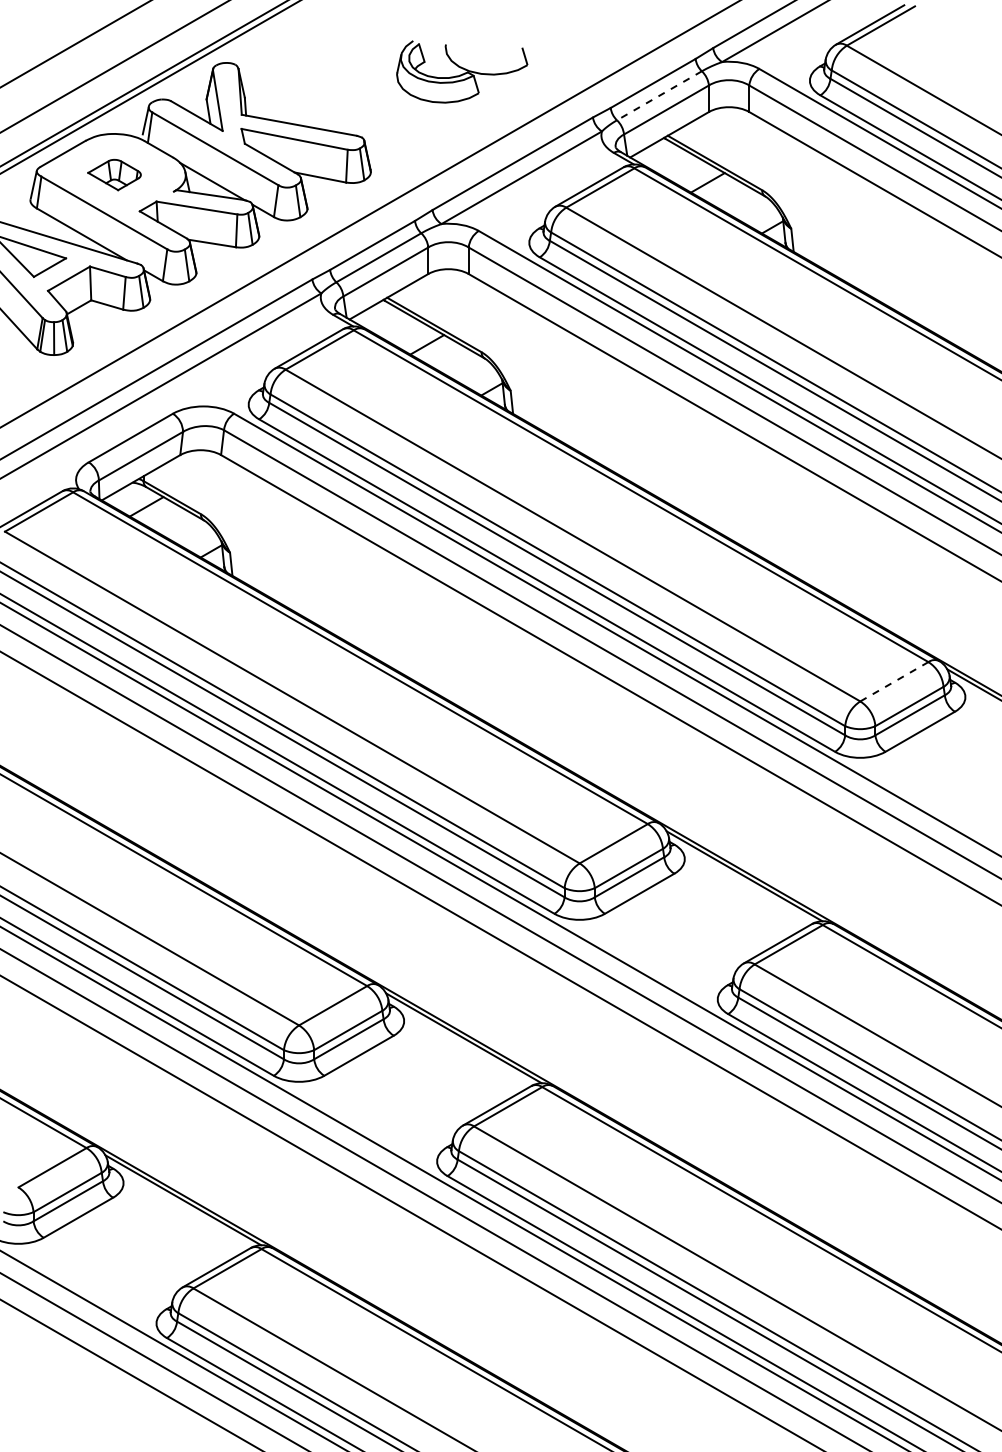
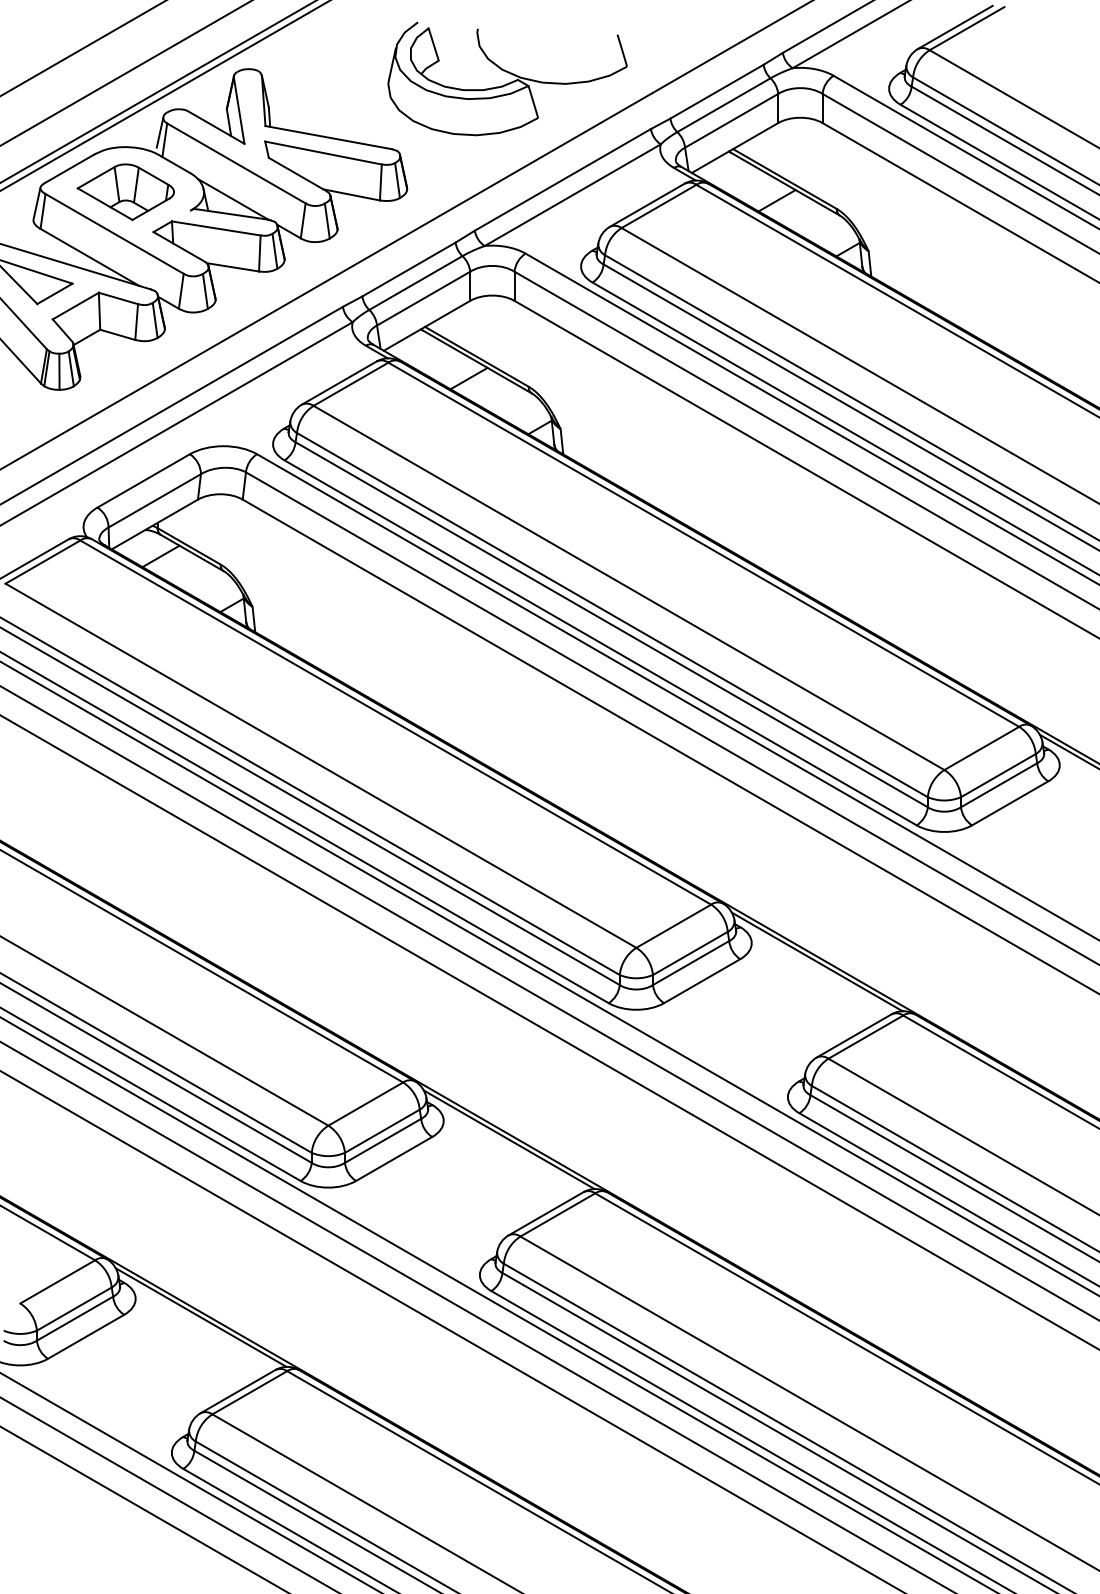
part: (461, 71) -> (506, 78), size x1.67
line: (659, 96) -> (723, 105), dashed -> solid
part: (114, 174) -> (125, 191), size x1.67
line: (894, 681) -> (981, 748), dashed -> solid

